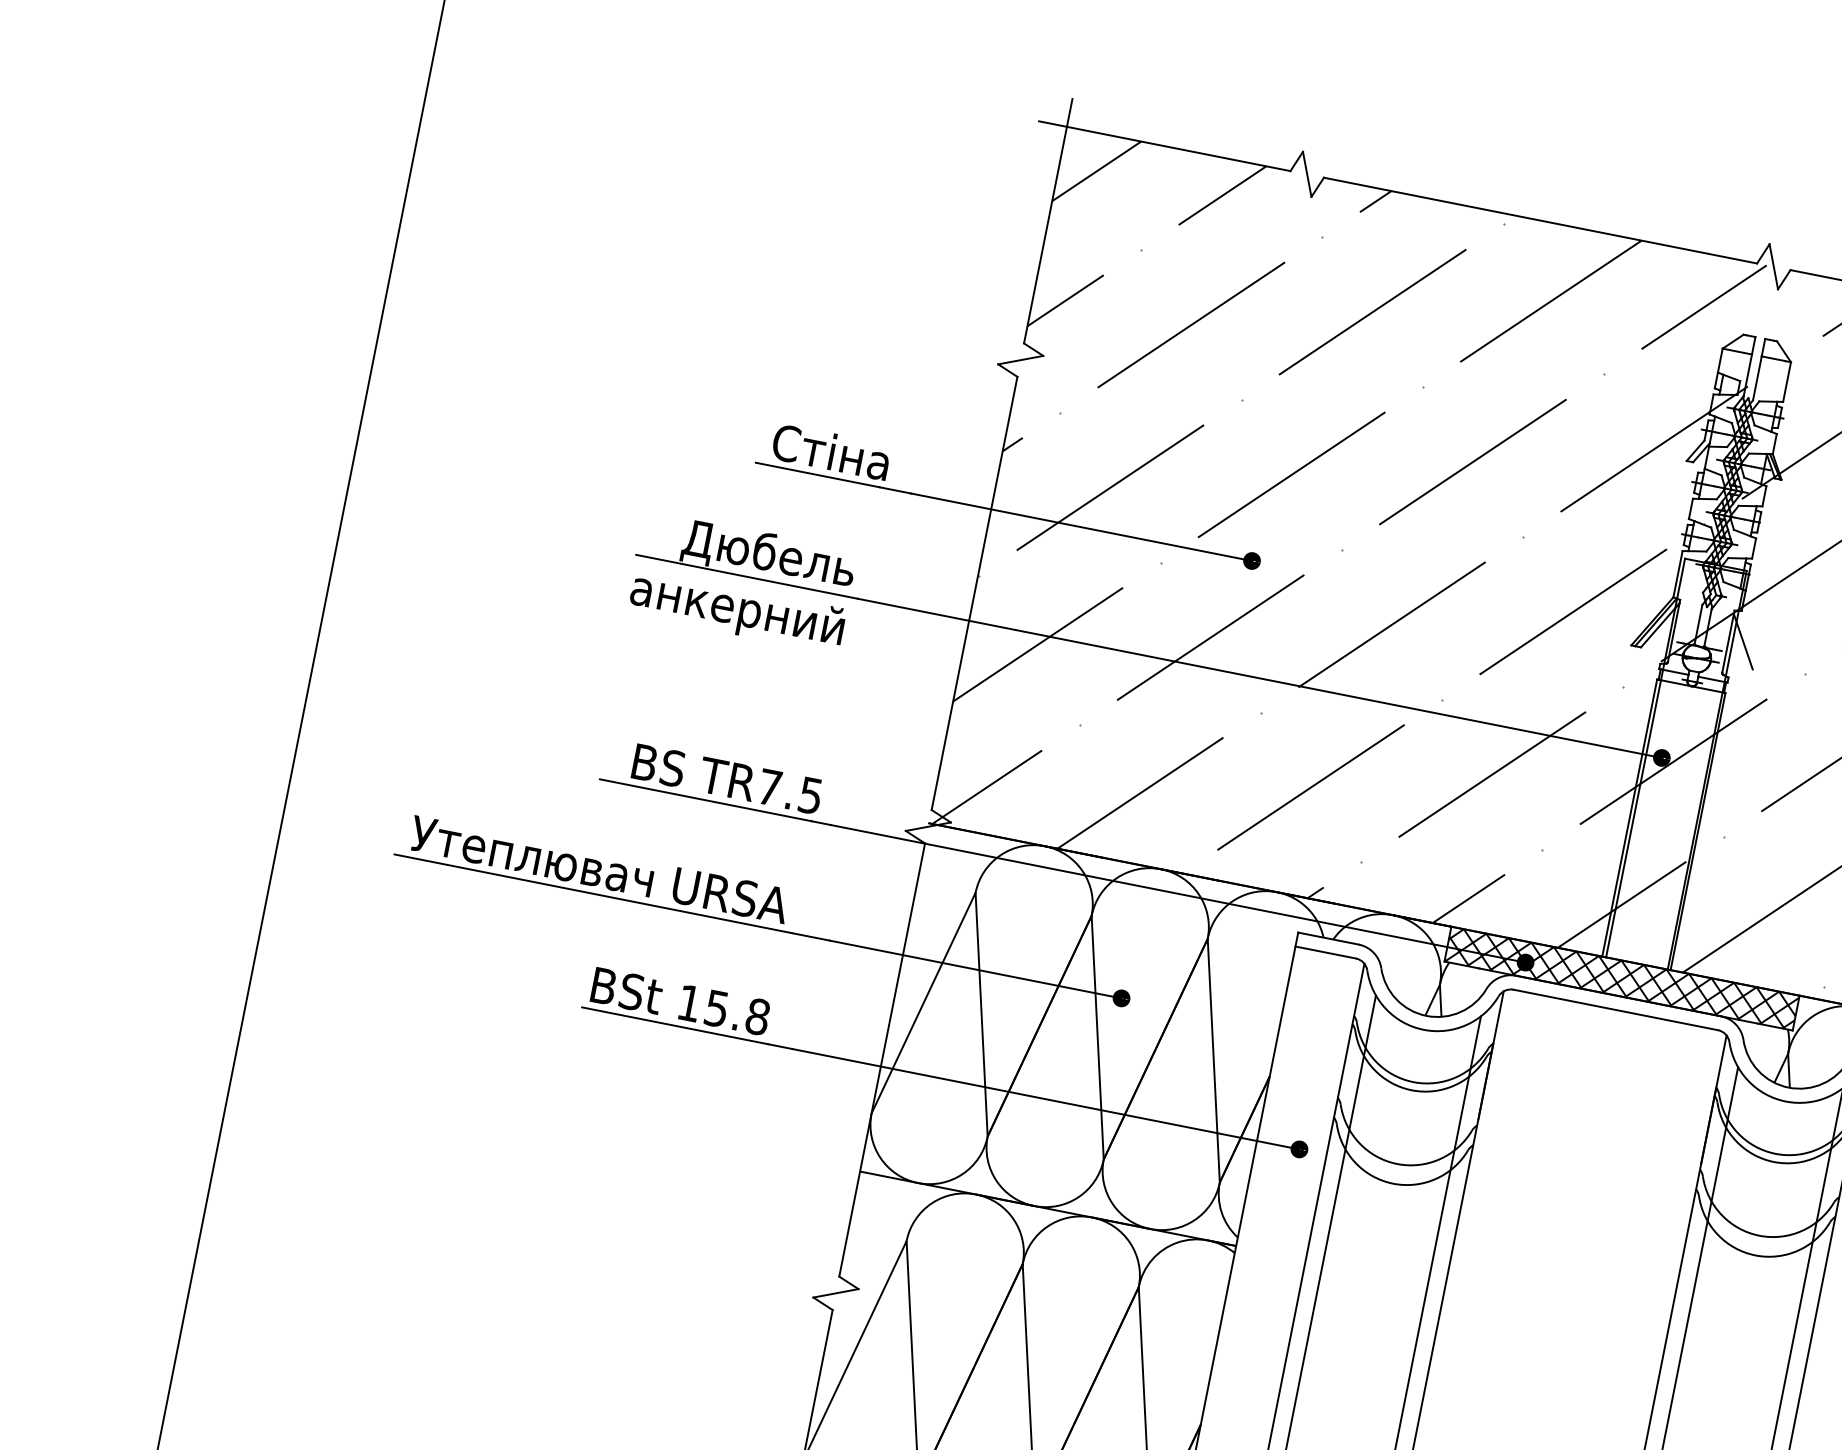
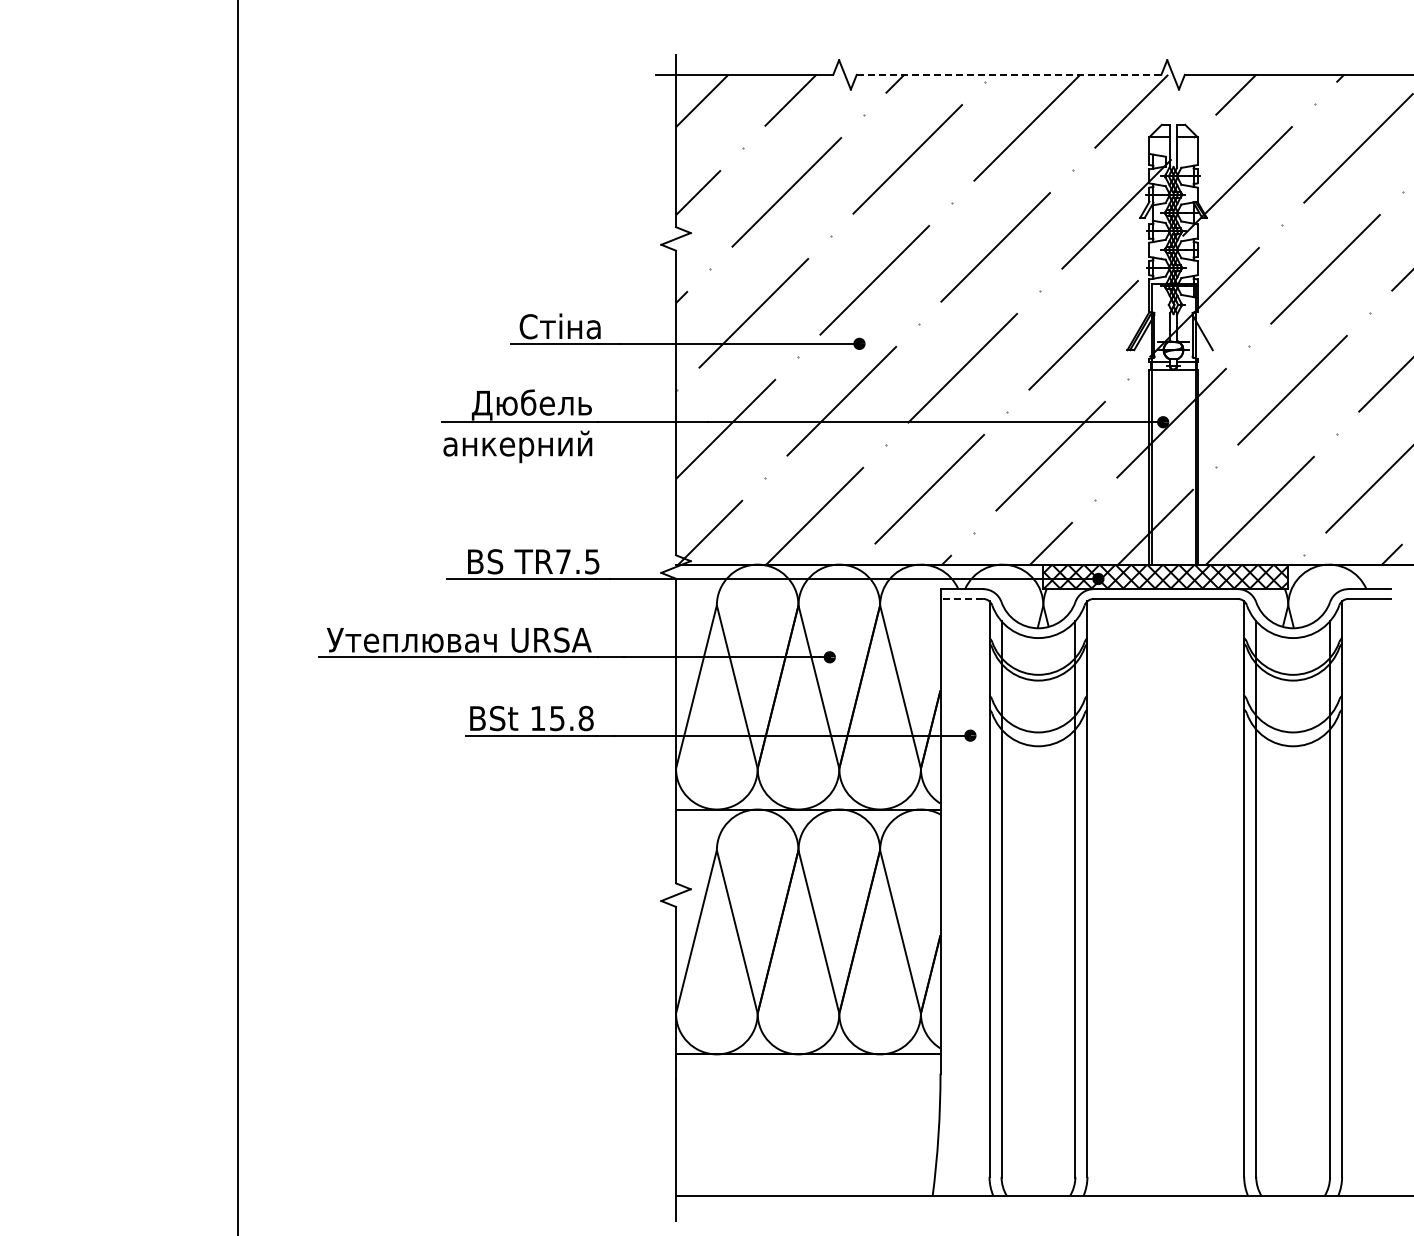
line: (1541, 220) -> (1009, 74), solid -> dashed
line: (1325, 951) -> (961, 598), solid -> dashed

